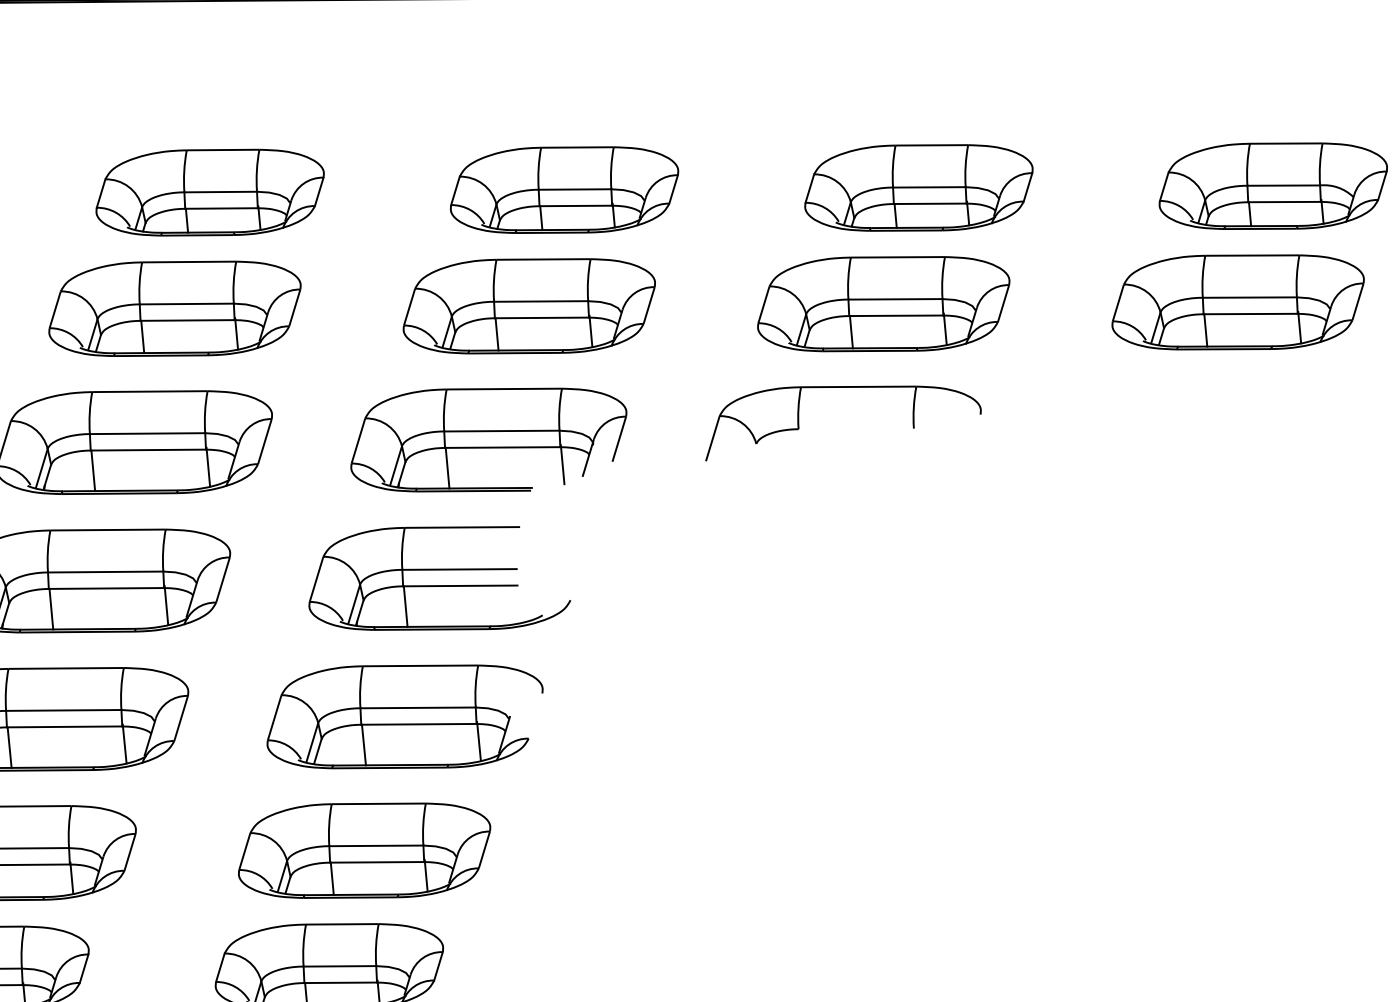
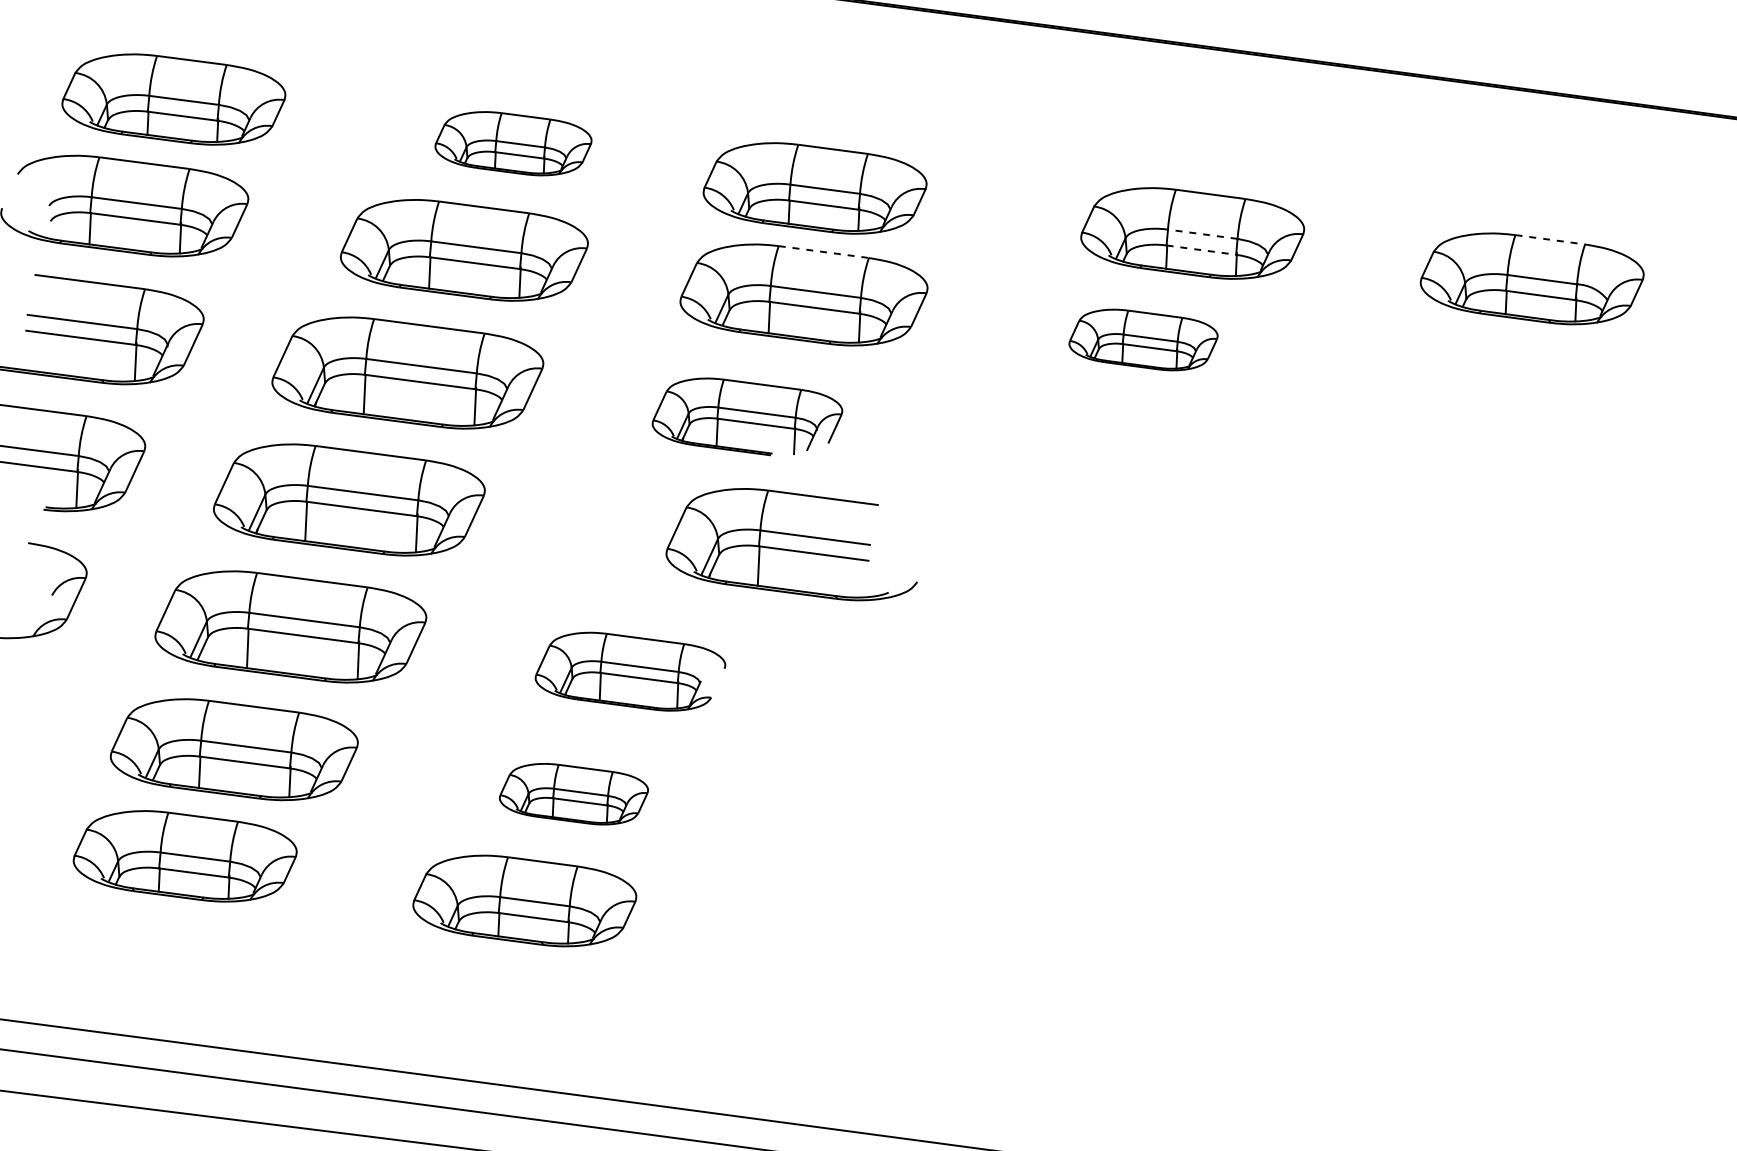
line: (1286, 143) -> (1550, 239), solid -> dashed
line: (929, 187) -> (1202, 234), solid -> dashed
part: (563, 190) -> (814, 188), moved
part: (210, 192) -> (513, 143), size x0.7
line: (930, 204) -> (1201, 250), solid -> dashed
line: (544, 259) -> (824, 252), solid -> dashed
part: (1237, 301) -> (1482, 384), removed
part: (883, 303) -> (1143, 339), size x0.6
part: (837, 388) -> (1088, 414), removed
part: (488, 438) -> (747, 416), size x0.7
part: (436, 579) -> (791, 544), moved
part: (405, 716) -> (630, 671), size x0.7
part: (364, 849) -> (573, 793), size x0.6

